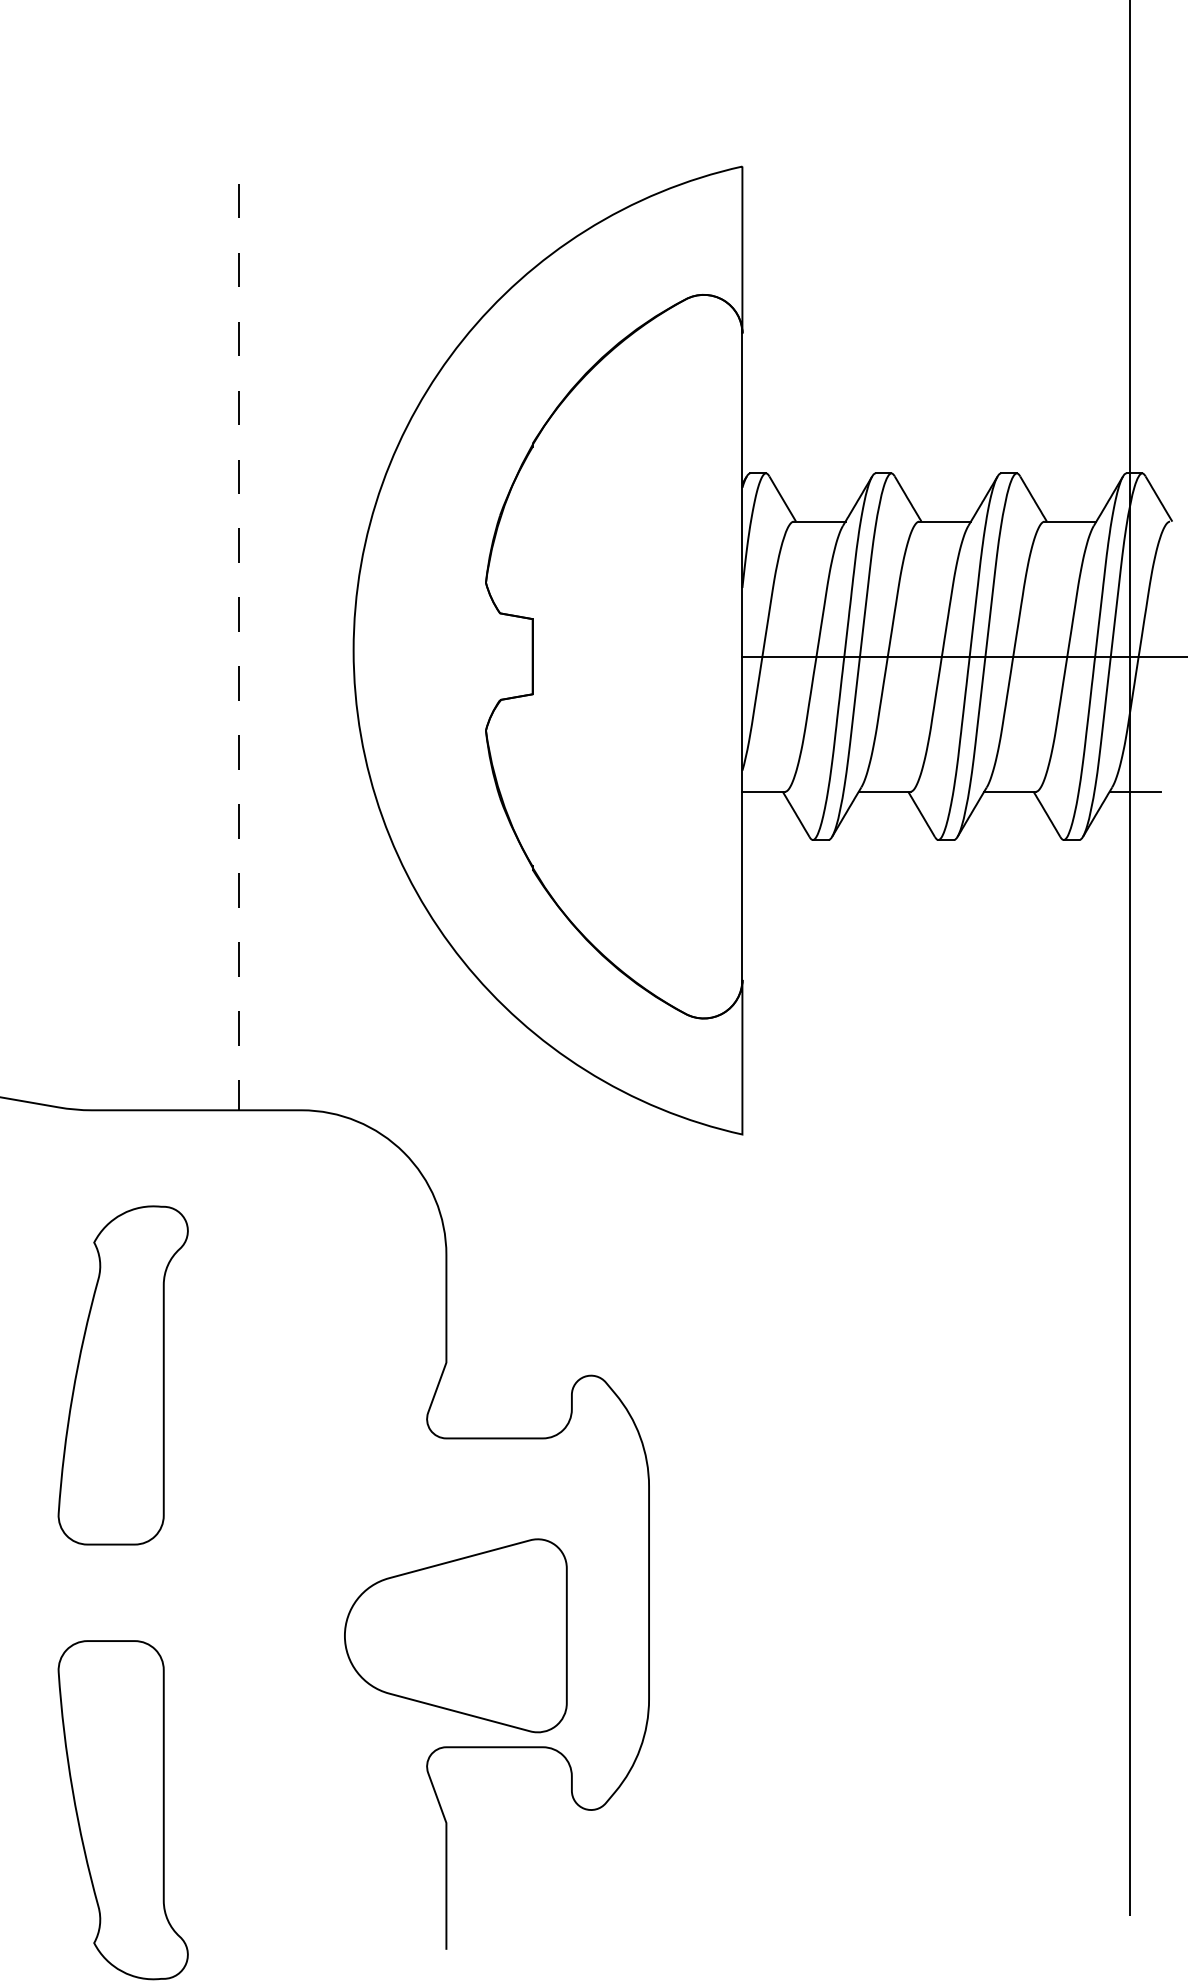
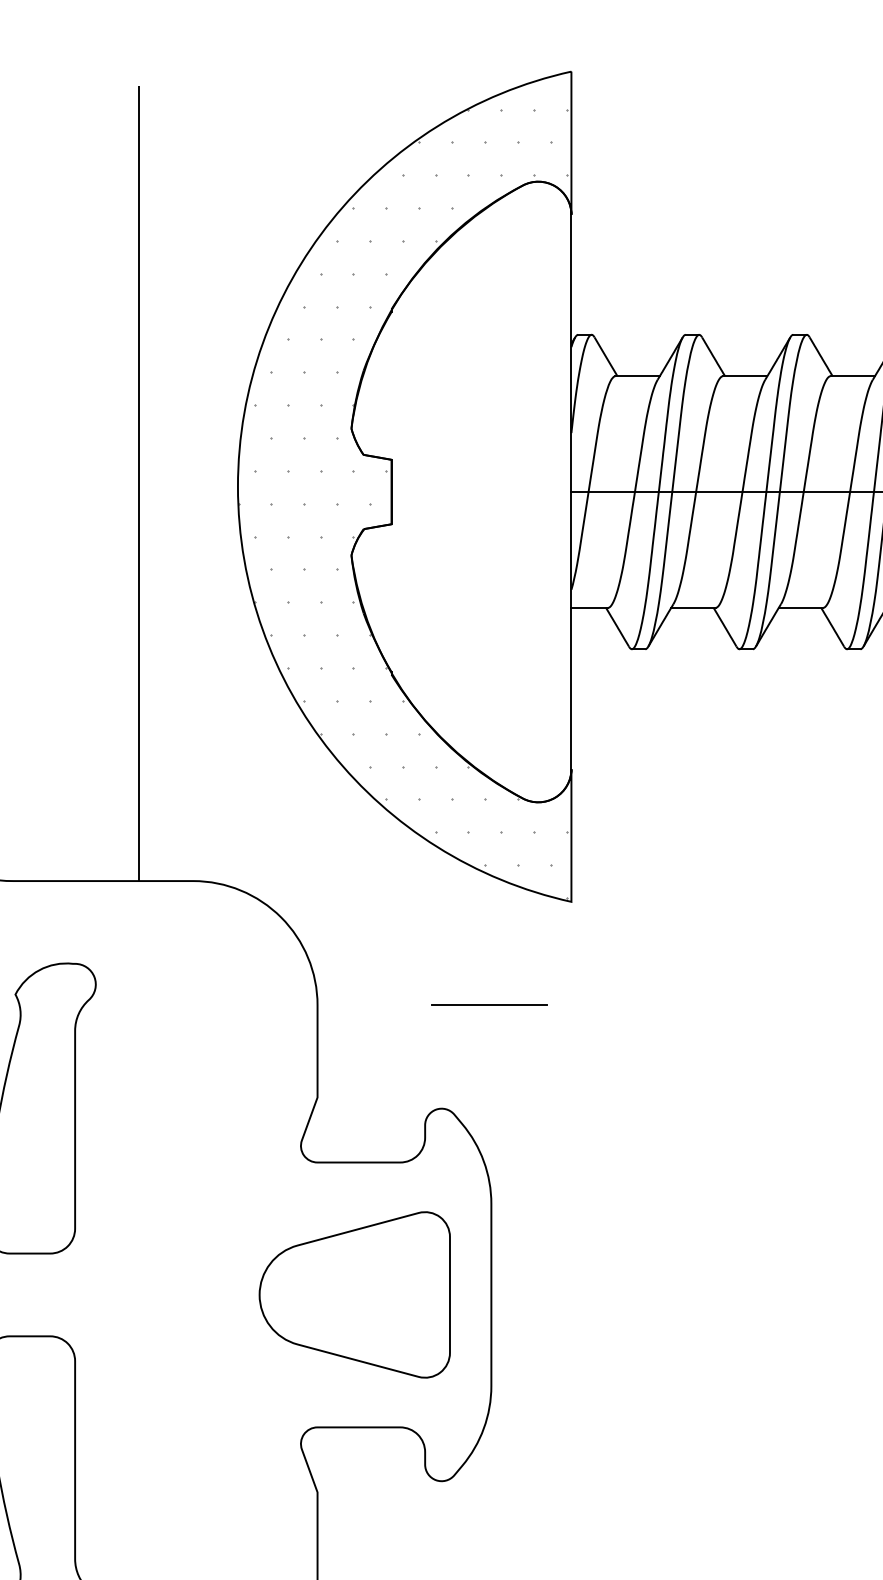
line: (238, 647) -> (139, 484), dashed -> solid
hatch: (545, 670) -> (402, 503), added
line: (646, 1255) -> (489, 1005), added
part: (455, 1635) -> (354, 1294), moved

